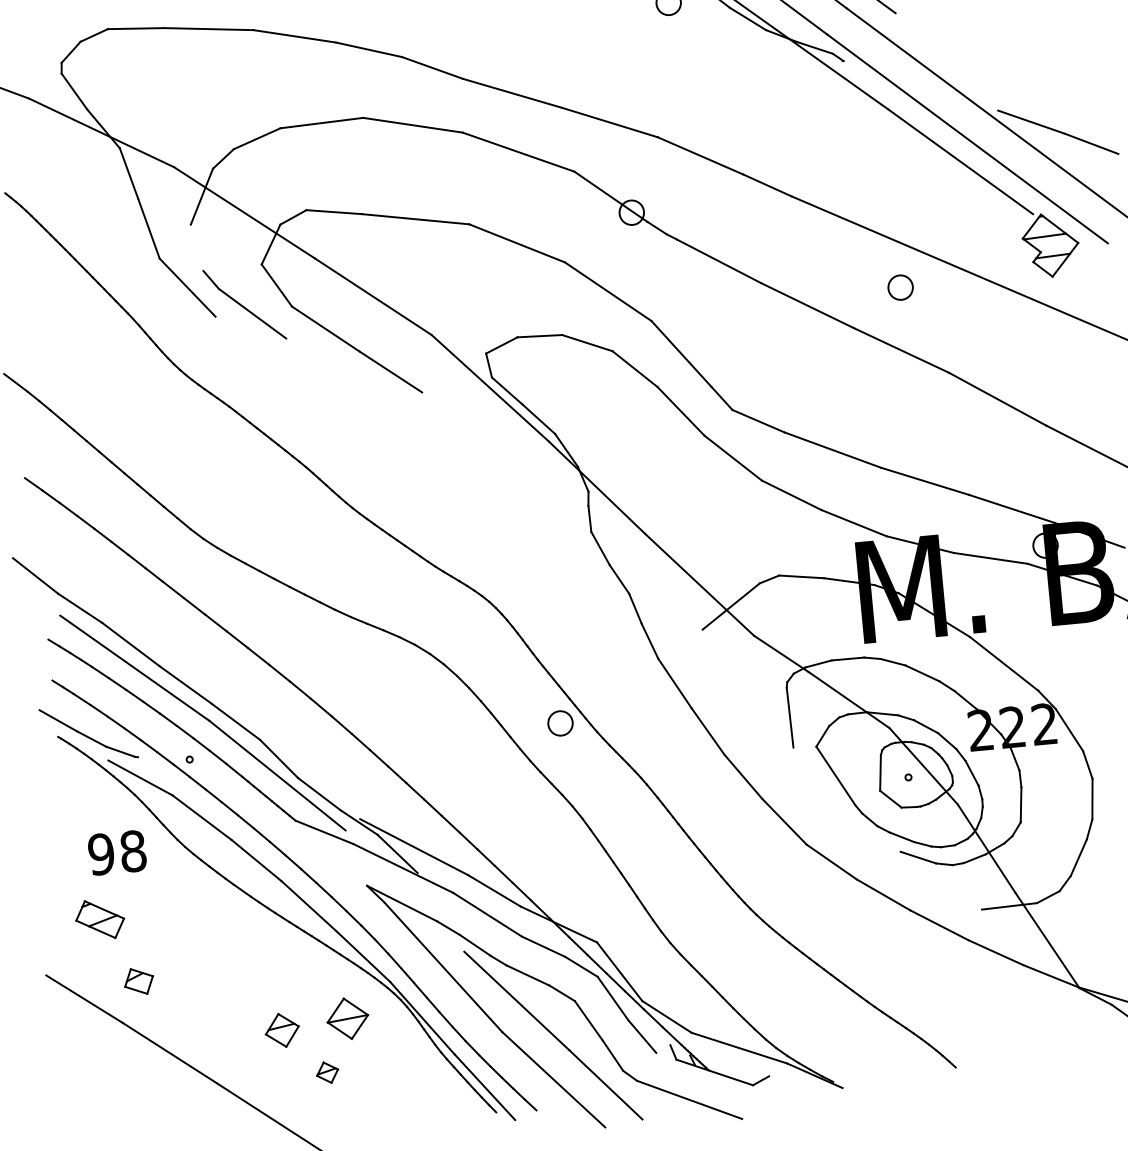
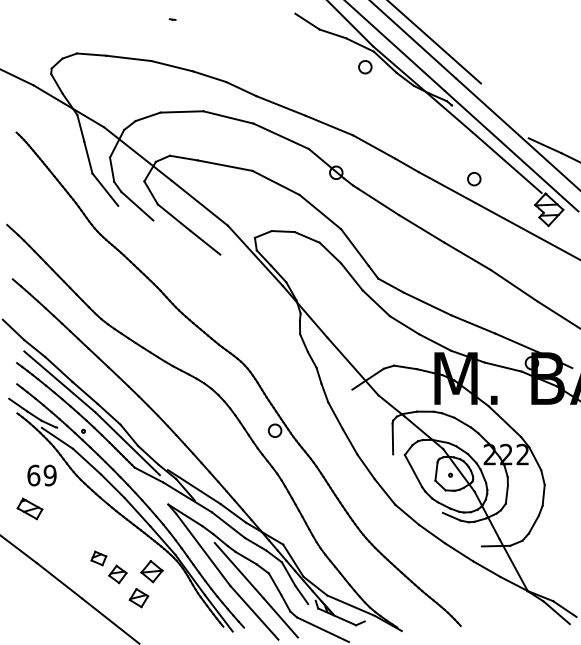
line: (197, 247) -> (112, 169), added
circle: (901, 288) -> (474, 179), moved
text: (116, 852) -> (41, 475), 98 -> 69
part: (138, 981) -> (98, 558), moved
part: (326, 1073) -> (138, 598), size x1.67

